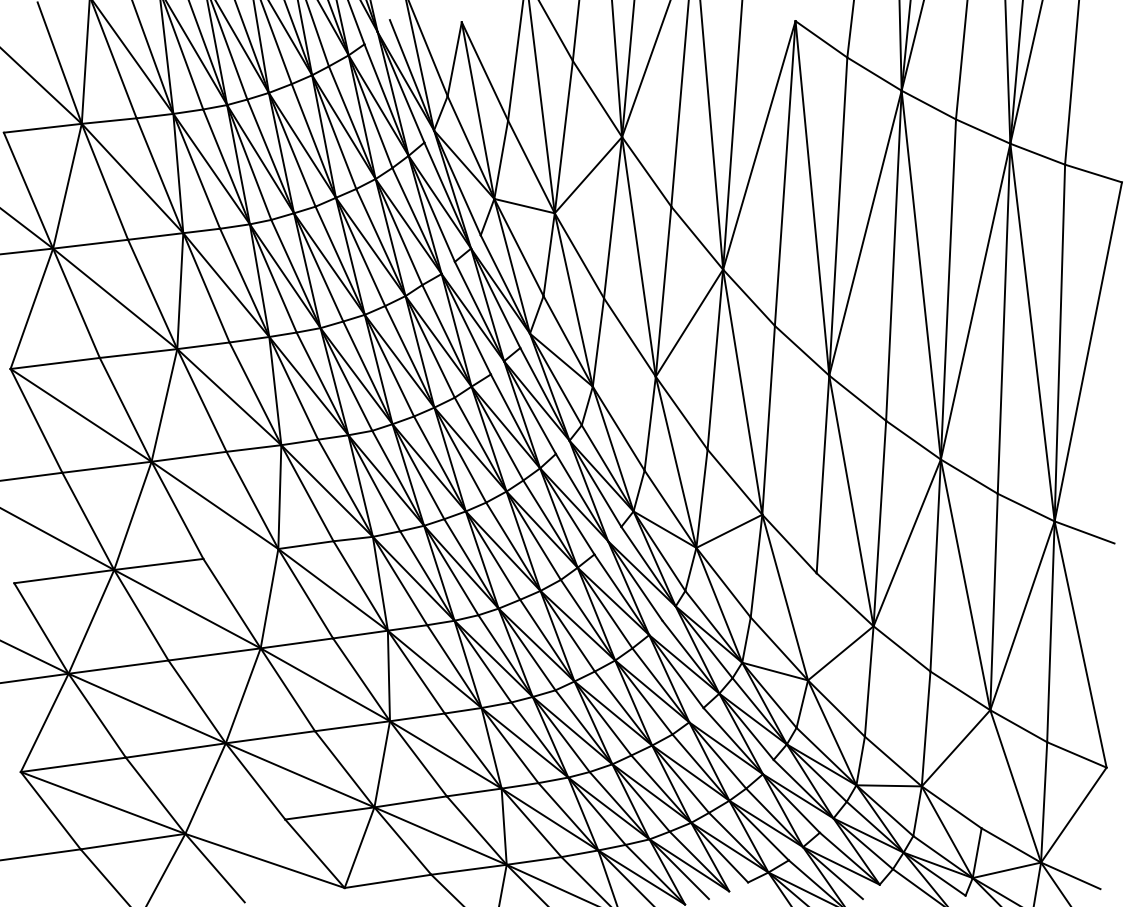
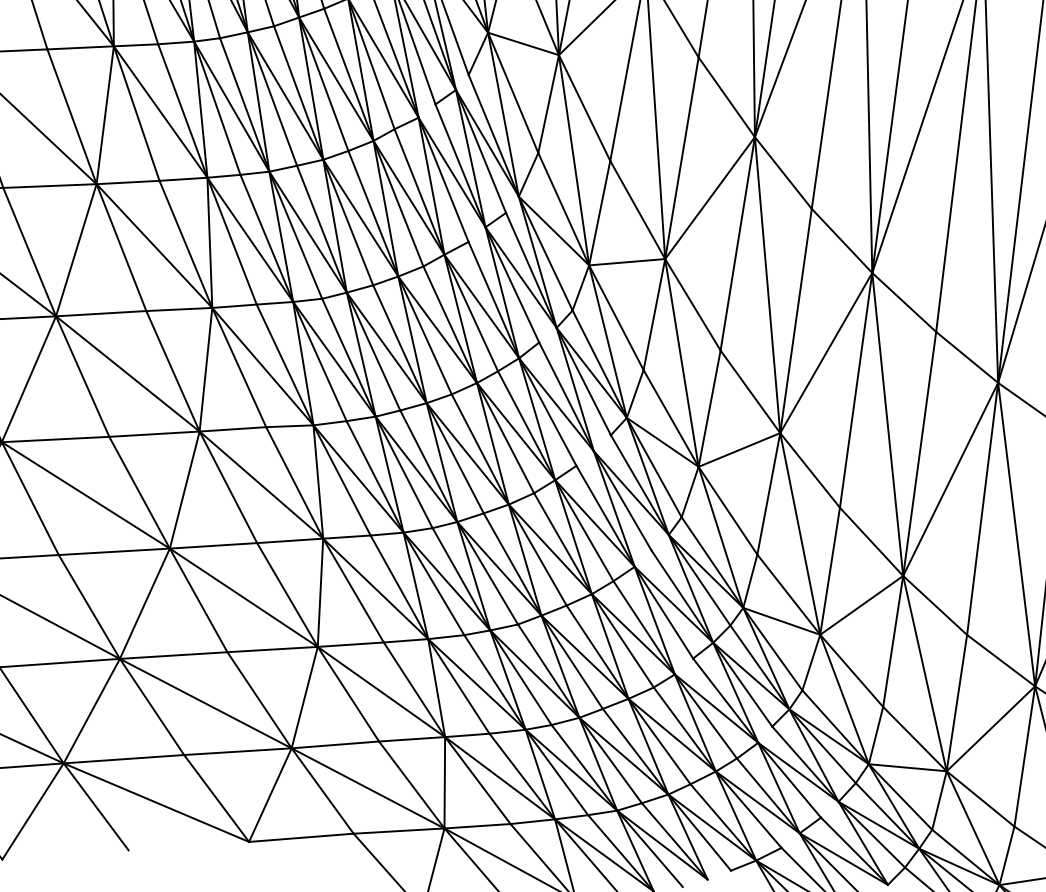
line: (623, 381) -> (626, 261), added
line: (795, 444) -> (825, 352), added
line: (240, 553) -> (154, 433), added
line: (812, 626) -> (830, 570), added
line: (897, 706) -> (924, 673), added
line: (985, 769) -> (1024, 756), added
line: (235, 826) -> (124, 758), added

